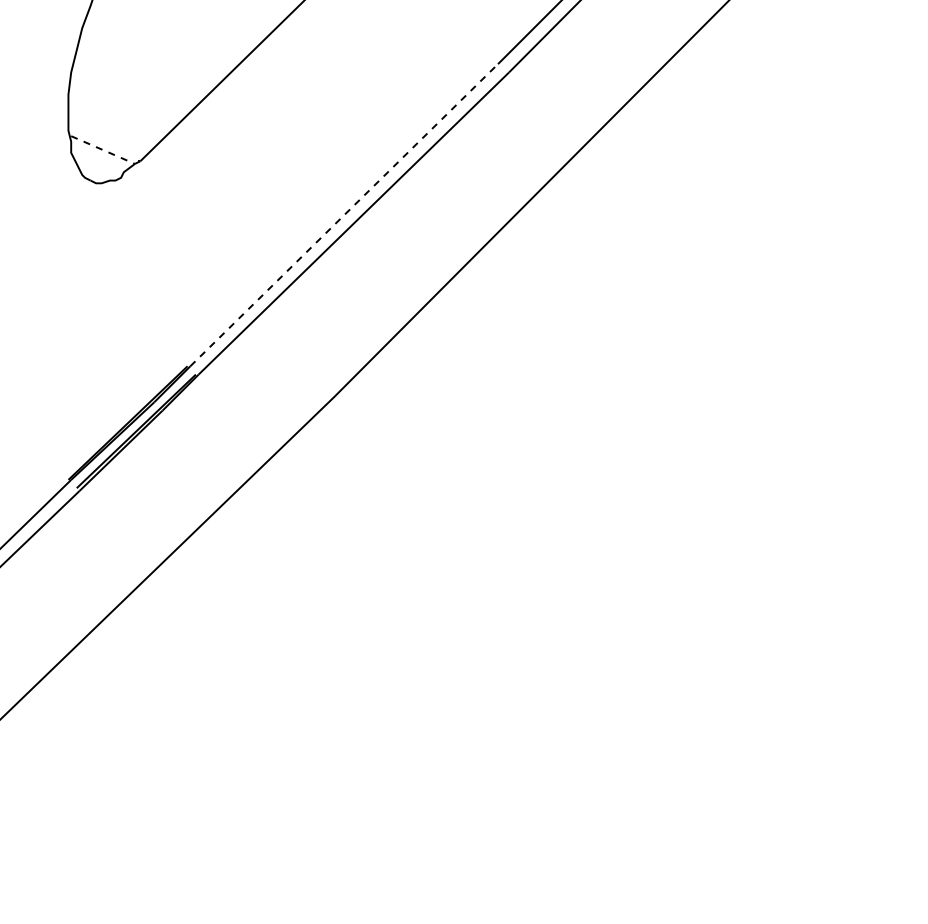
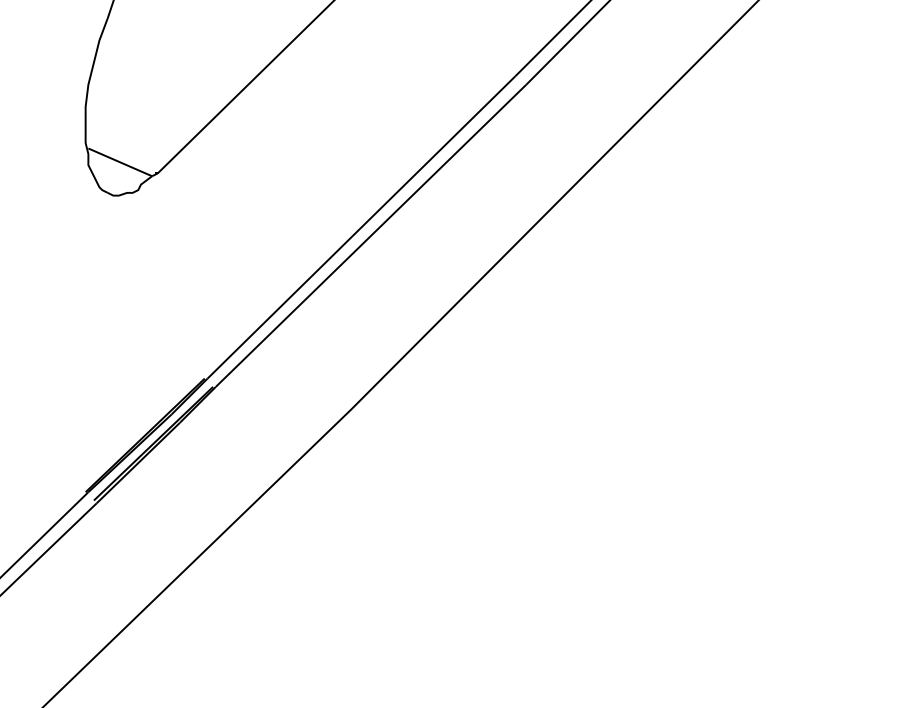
line: (103, 150) -> (120, 162), dashed -> solid
line: (344, 215) -> (361, 227), dashed -> solid

